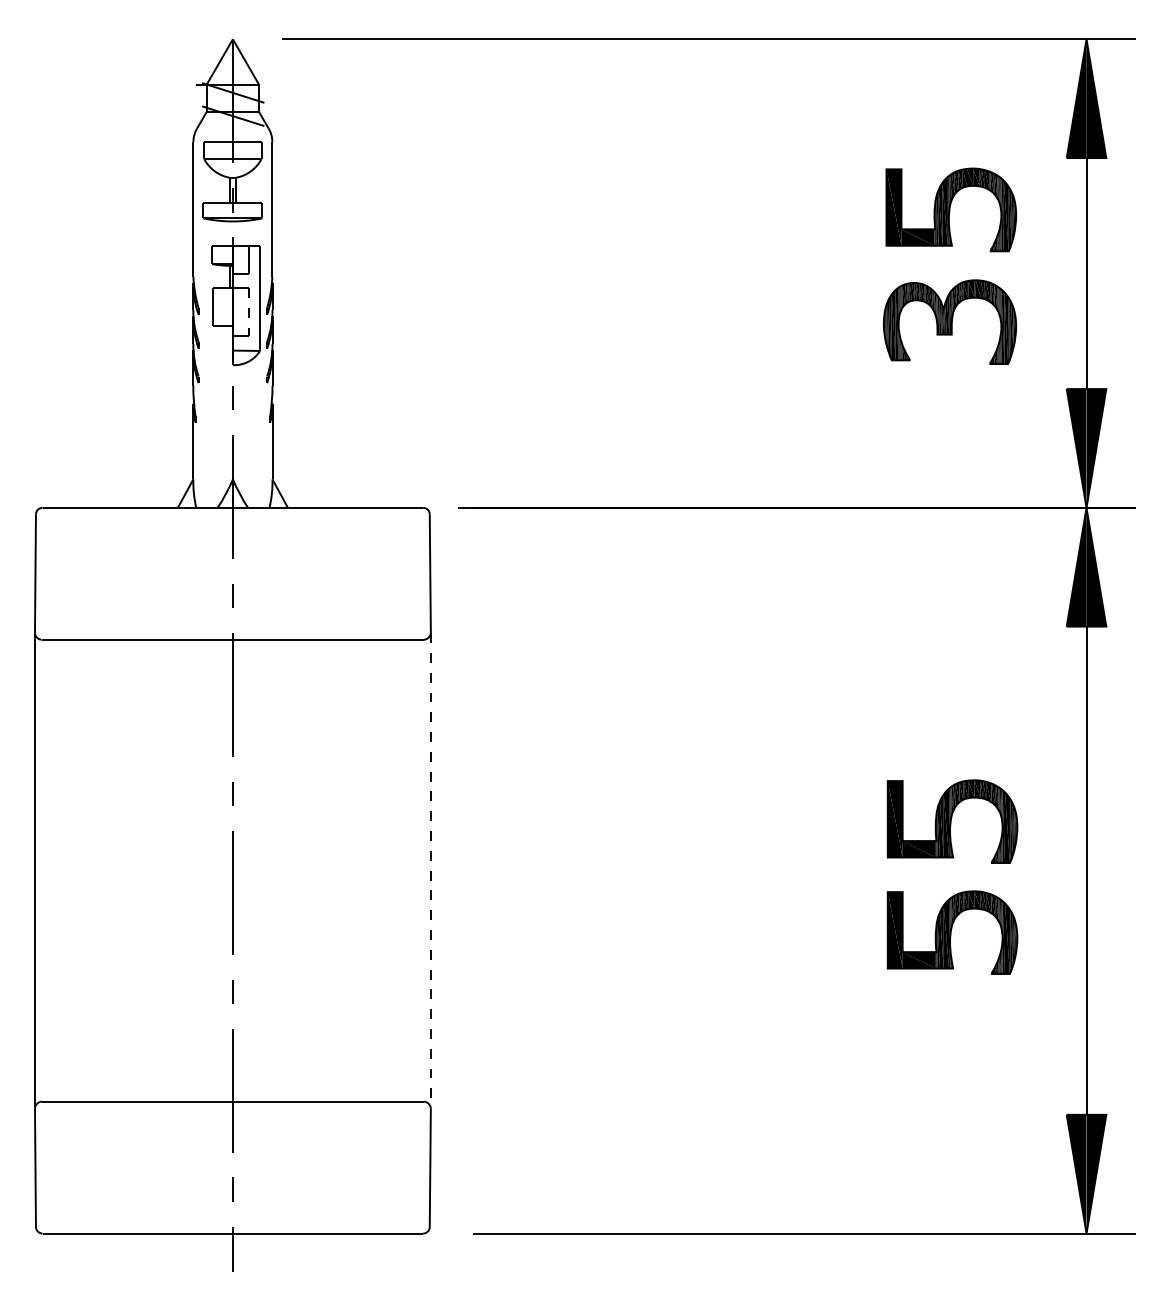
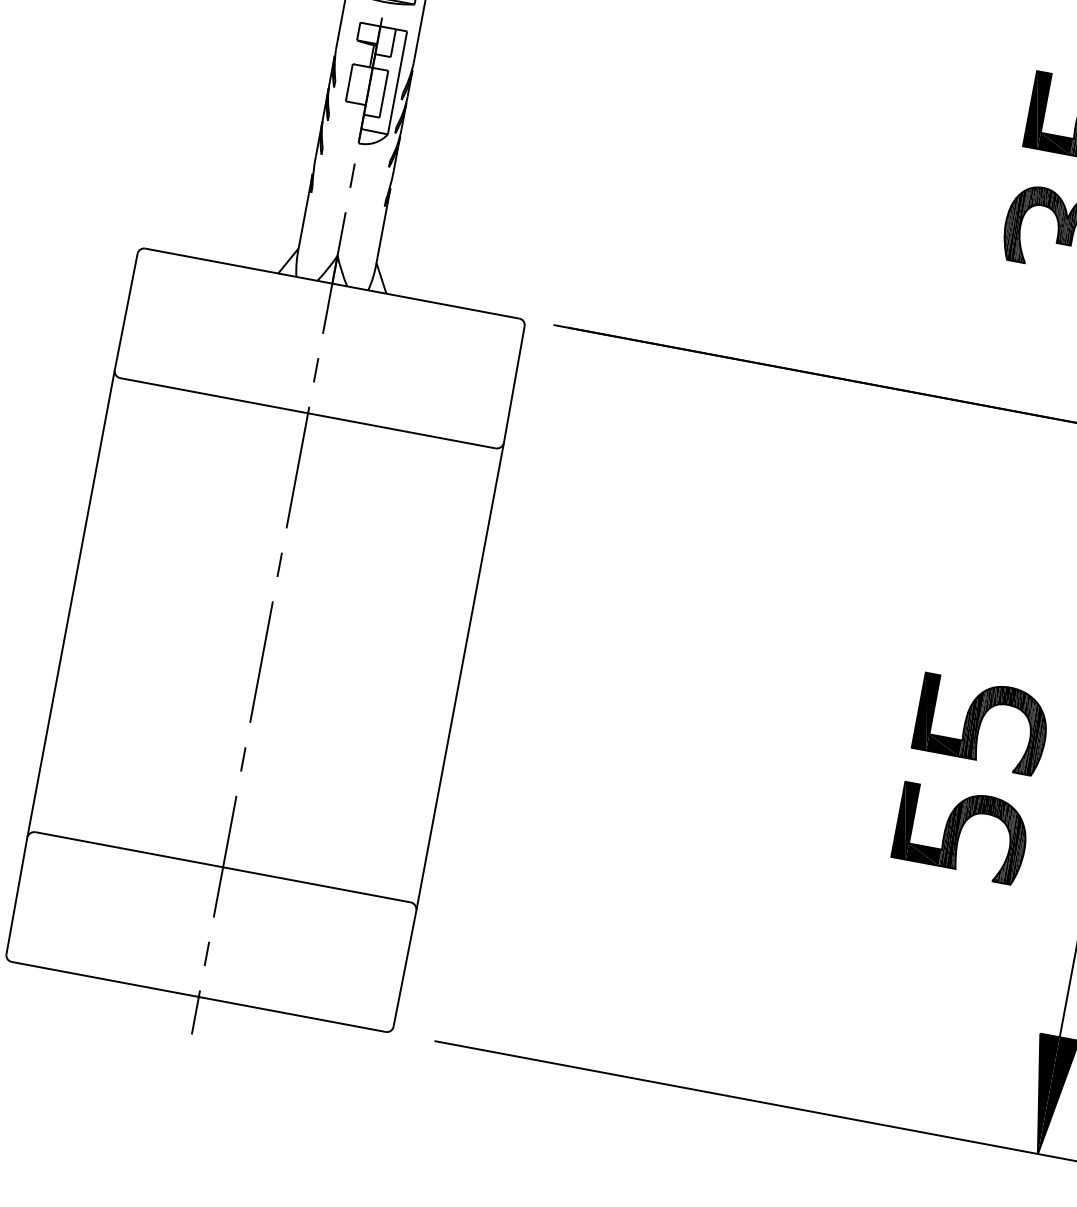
line: (248, 312) -> (383, 94), dashed -> solid
line: (430, 870) -> (459, 676), dashed -> solid

